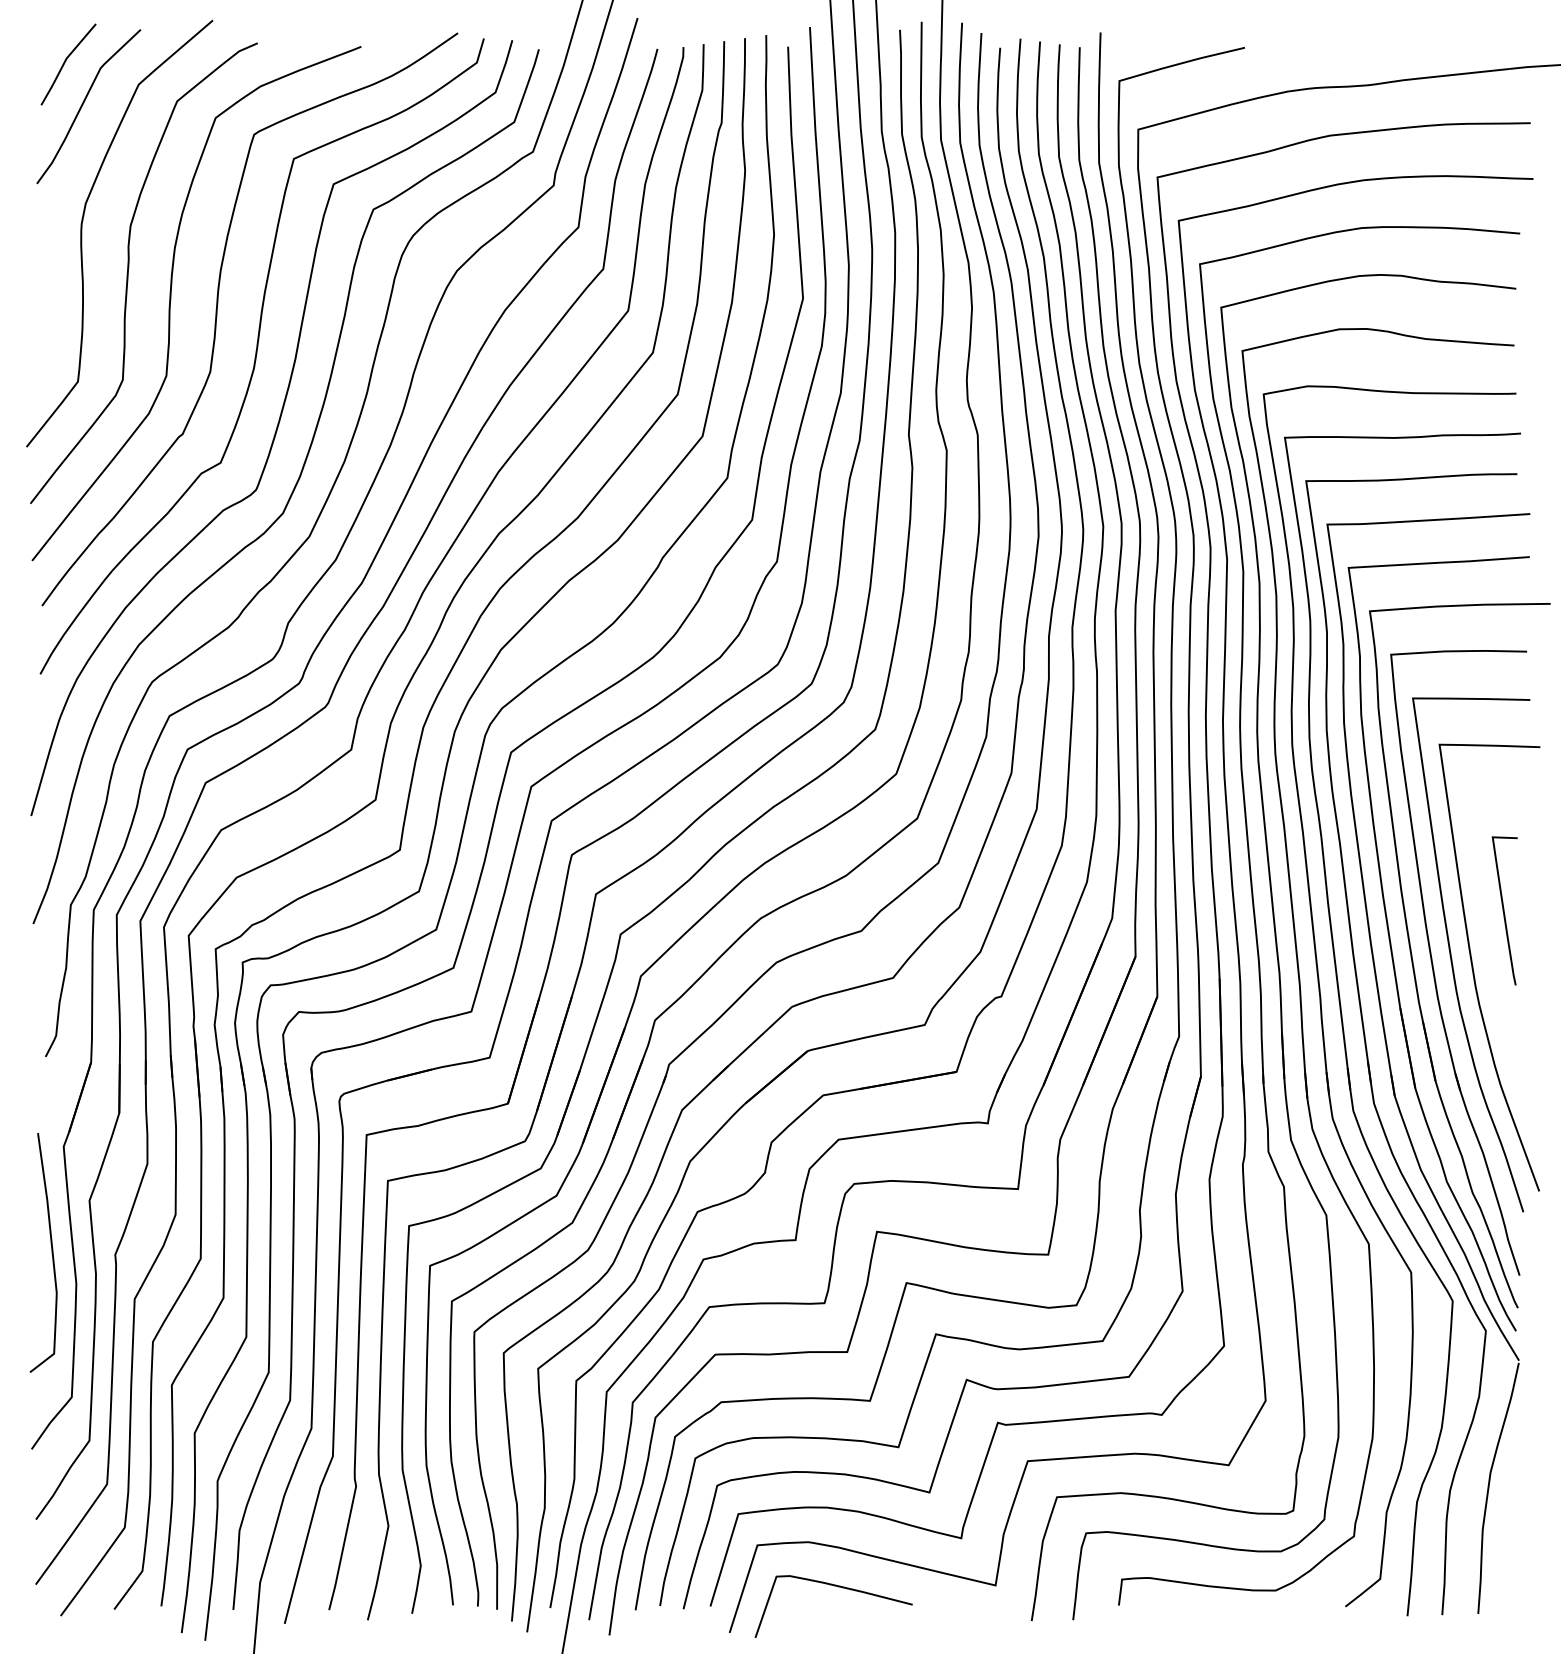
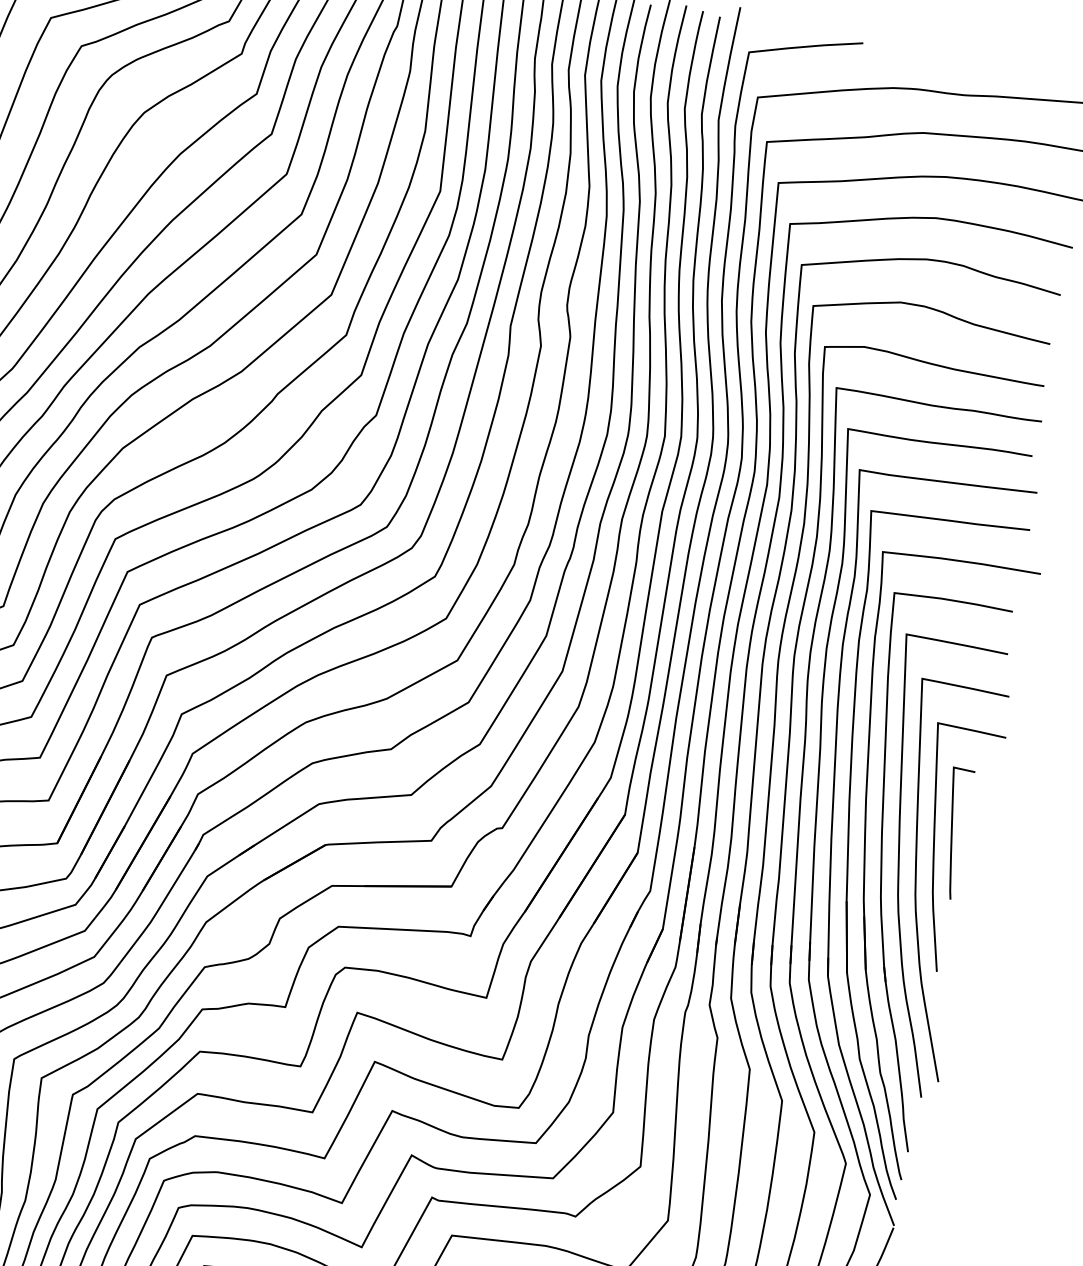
curve: (1488, 933) -> (934, 850), added

